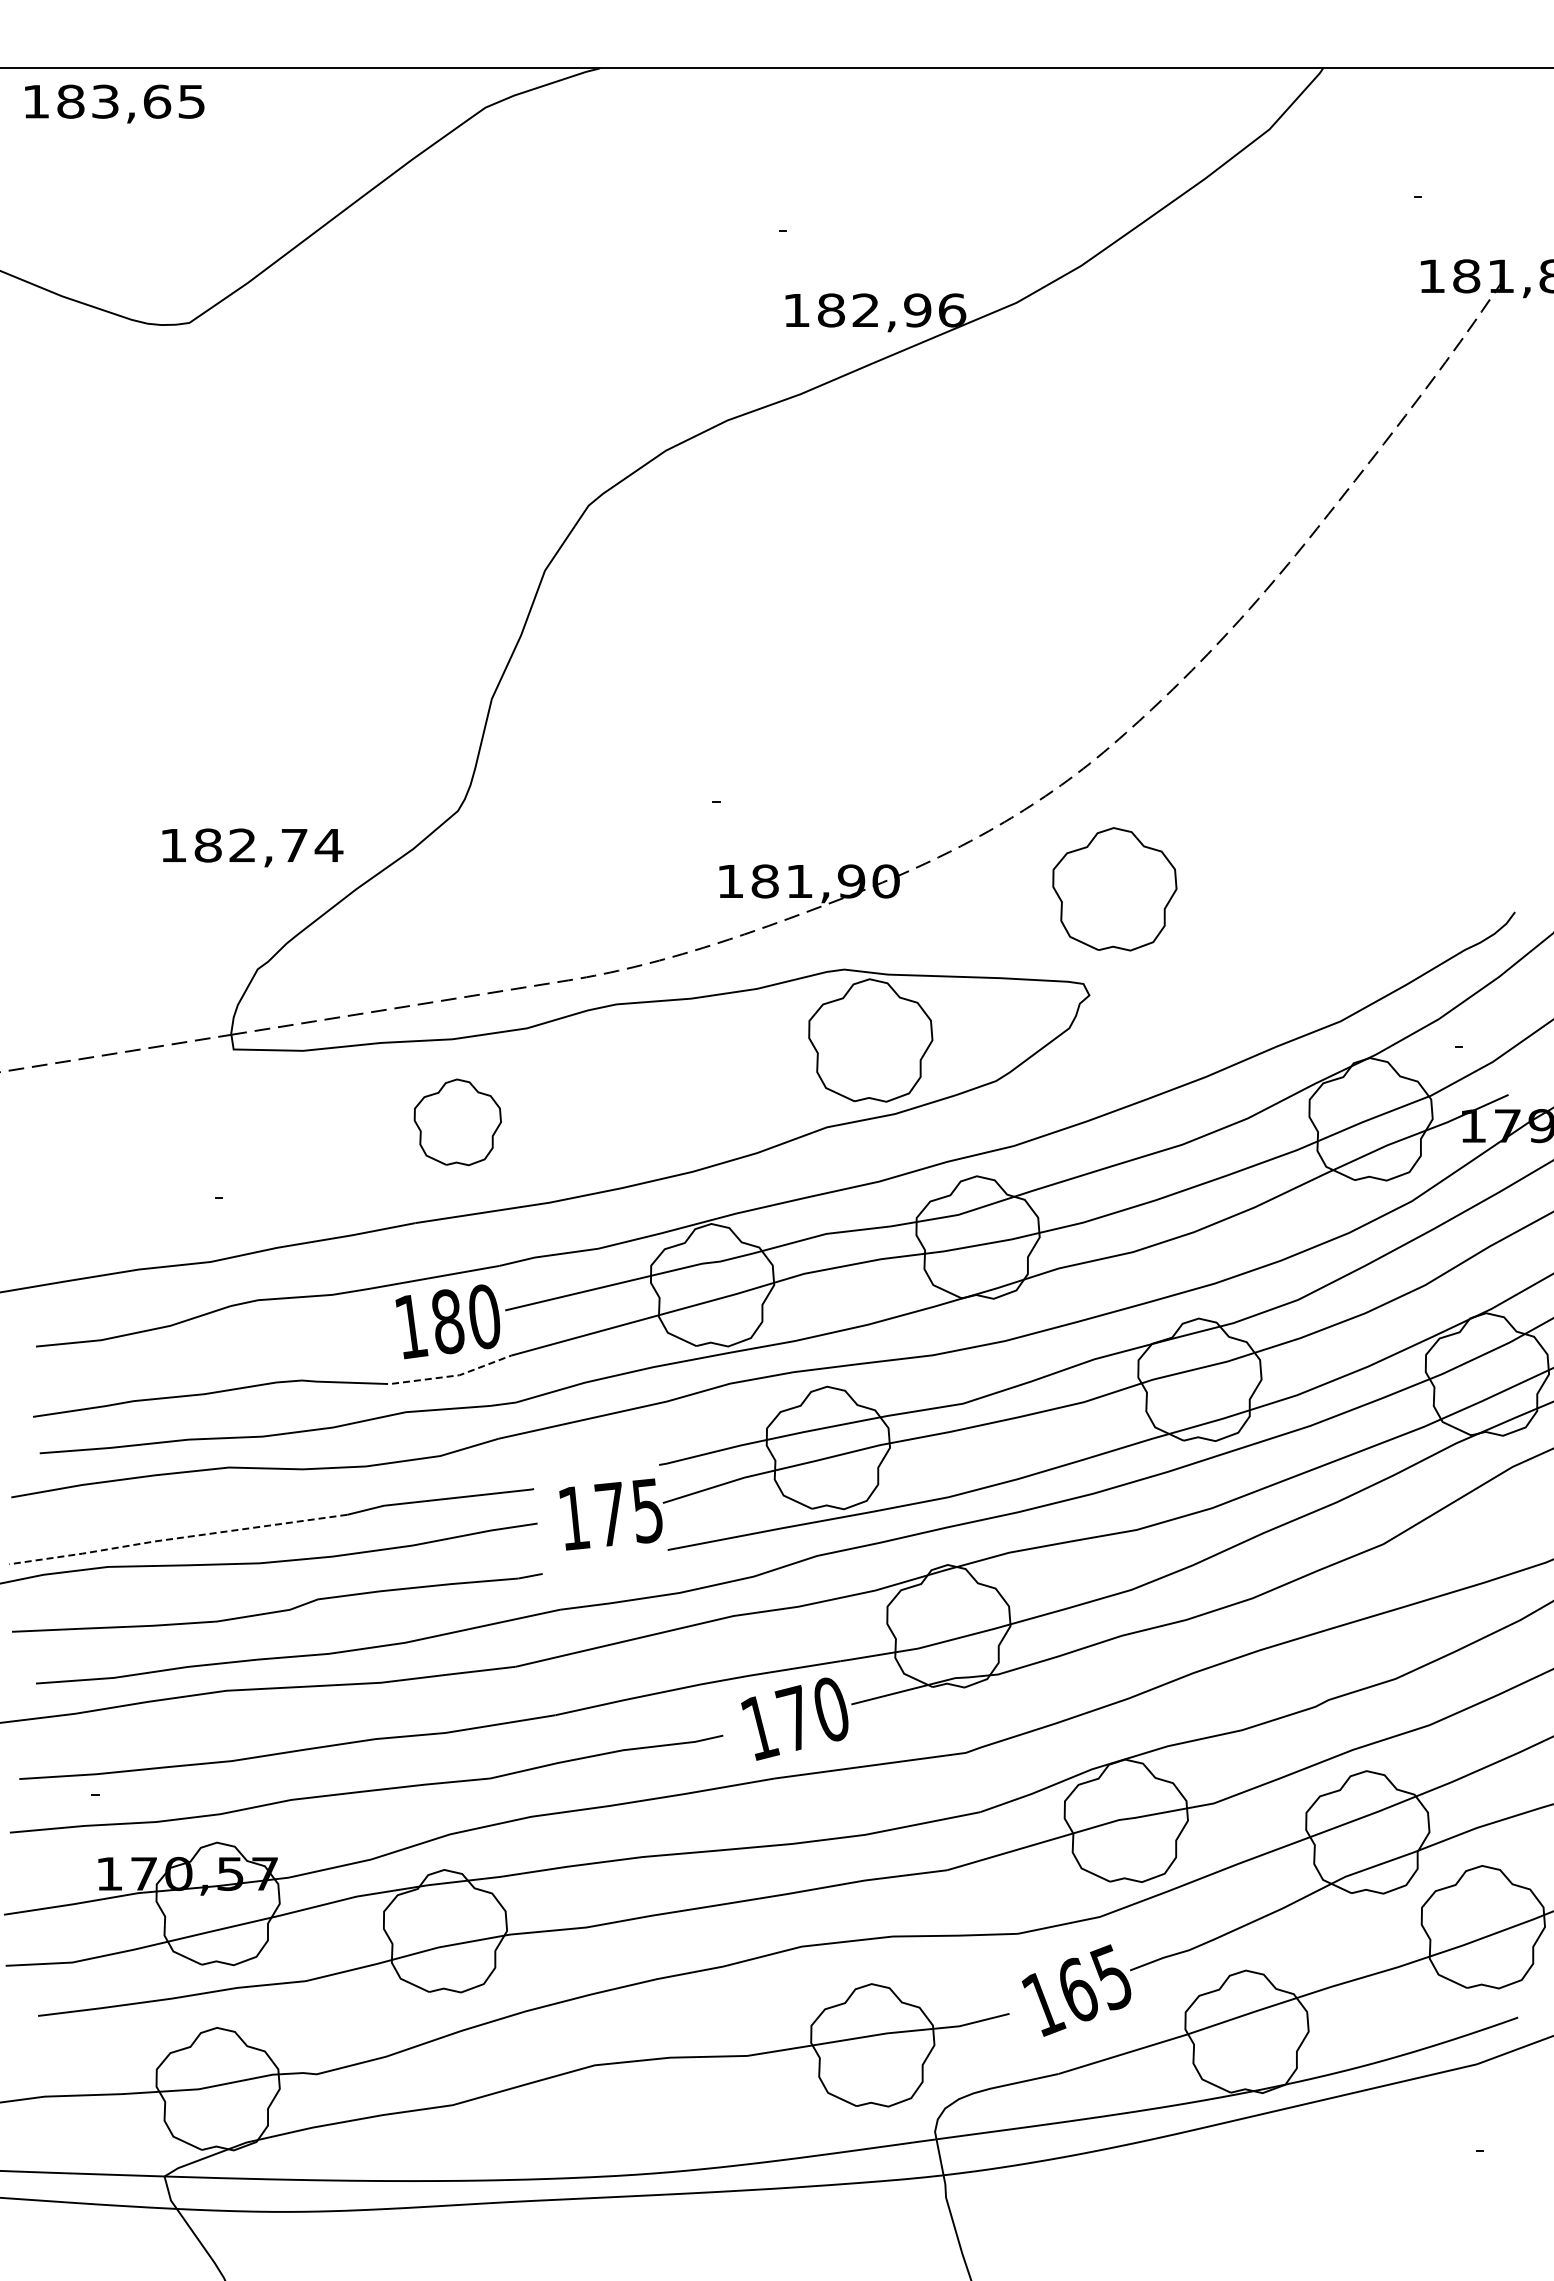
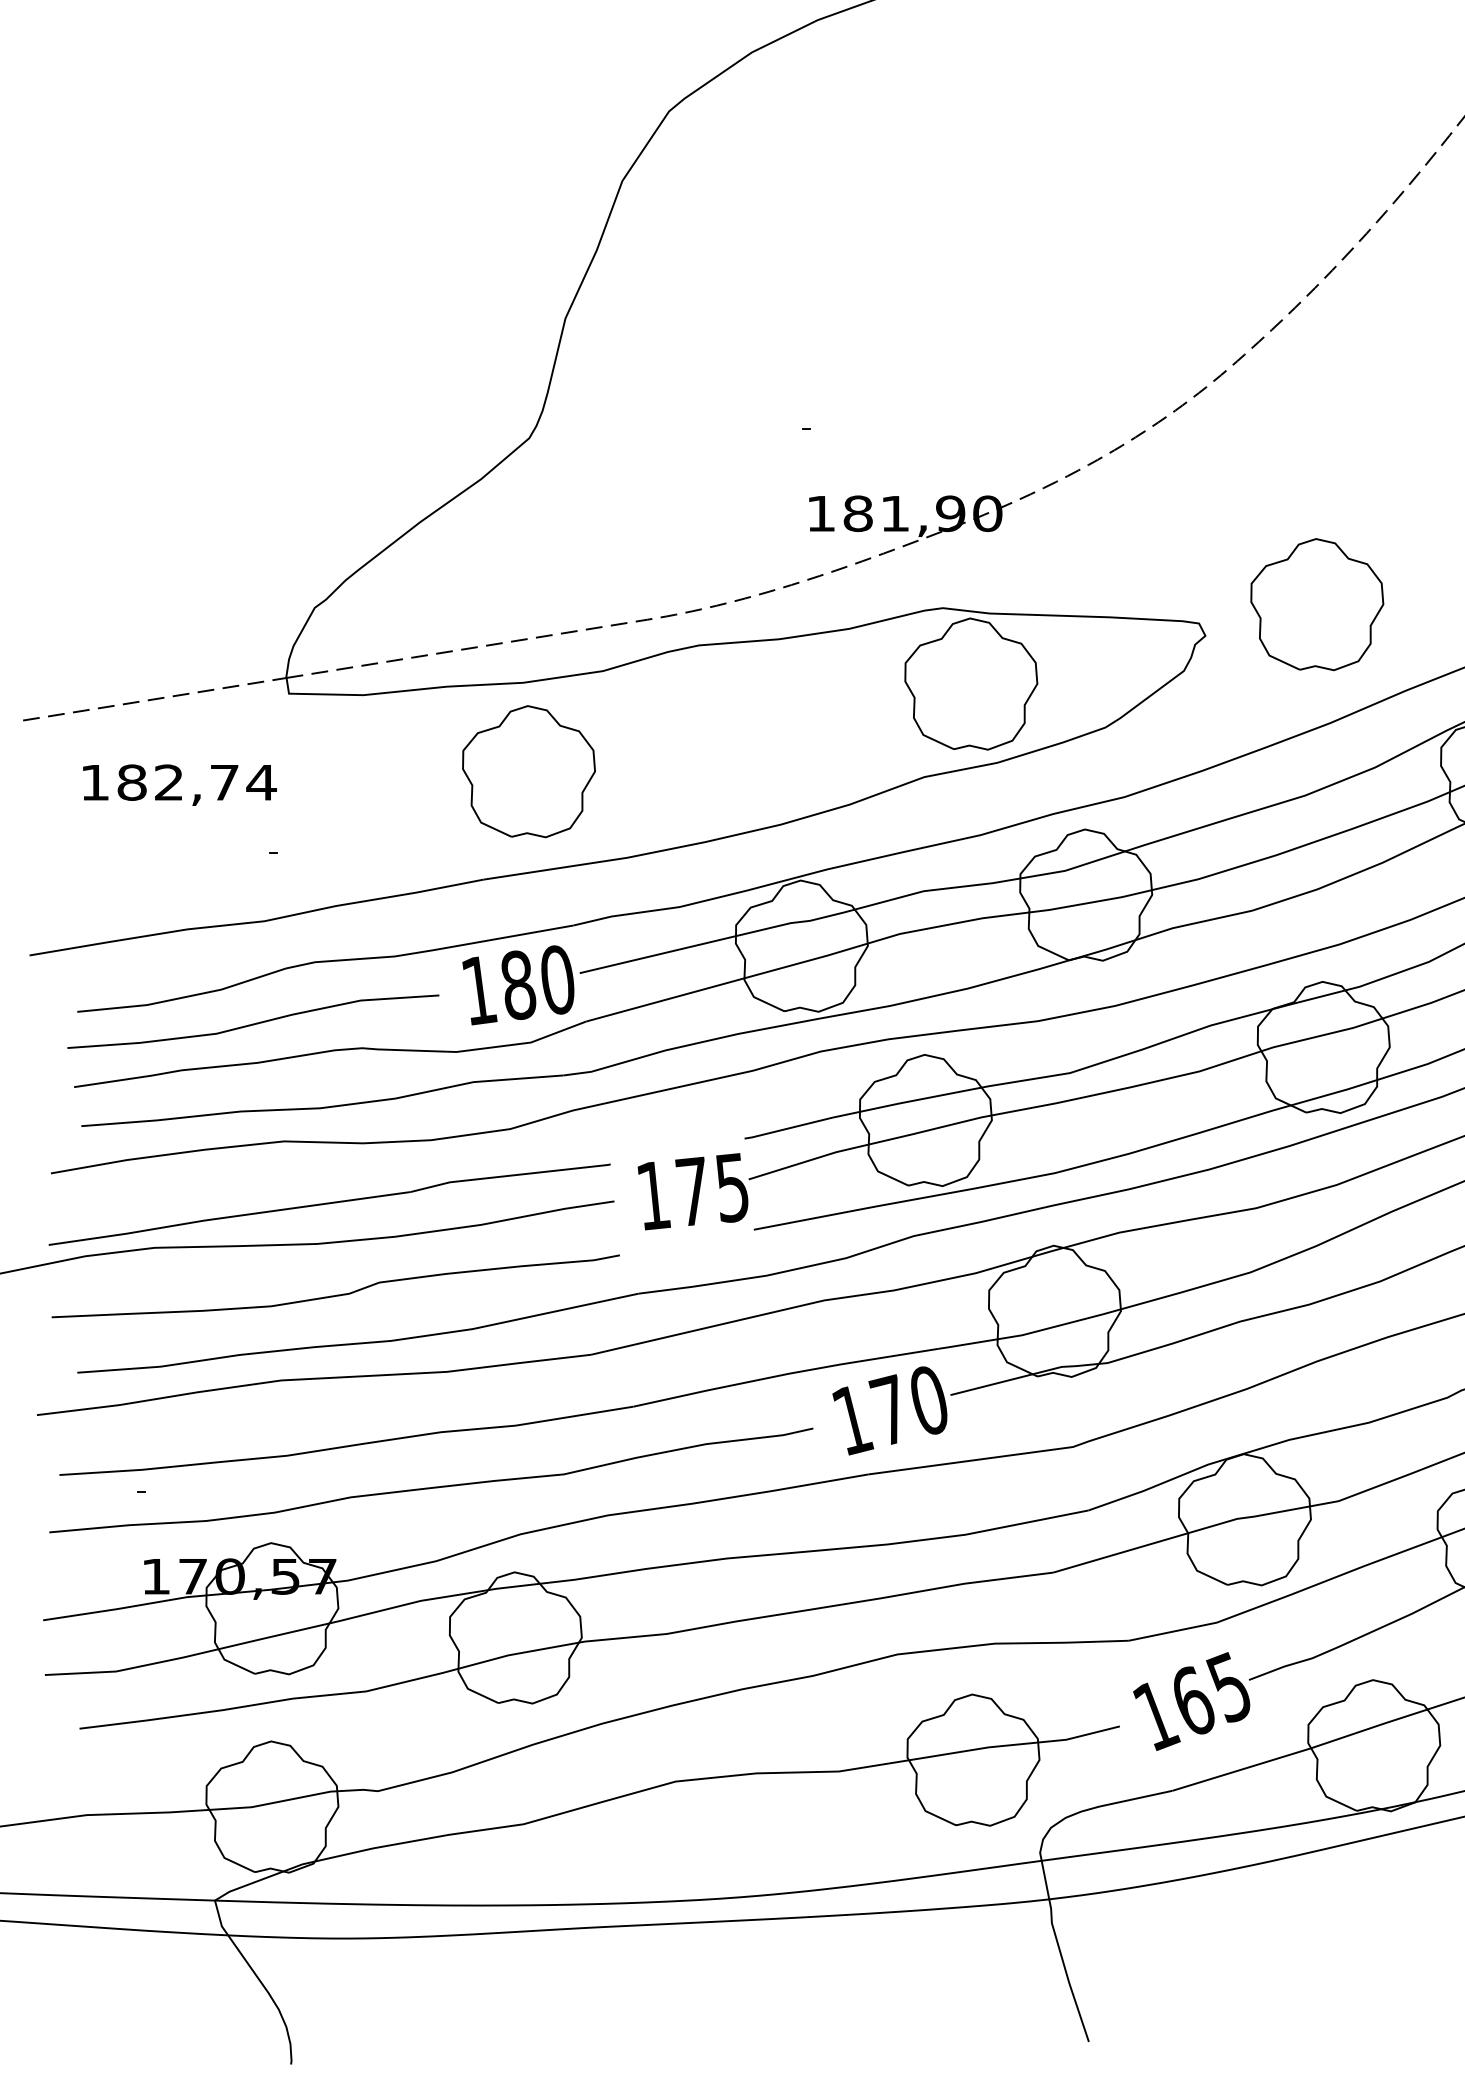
text: (252, 847) -> (179, 784), moved
part: (1114, 889) -> (1316, 604), moved
part: (457, 1122) -> (528, 771), size x1.43
curve: (199, 1357) -> (252, 1023), added
line: (447, 1376) -> (517, 1043), dashed -> solid
line: (176, 1538) -> (227, 1217), dashed -> solid

